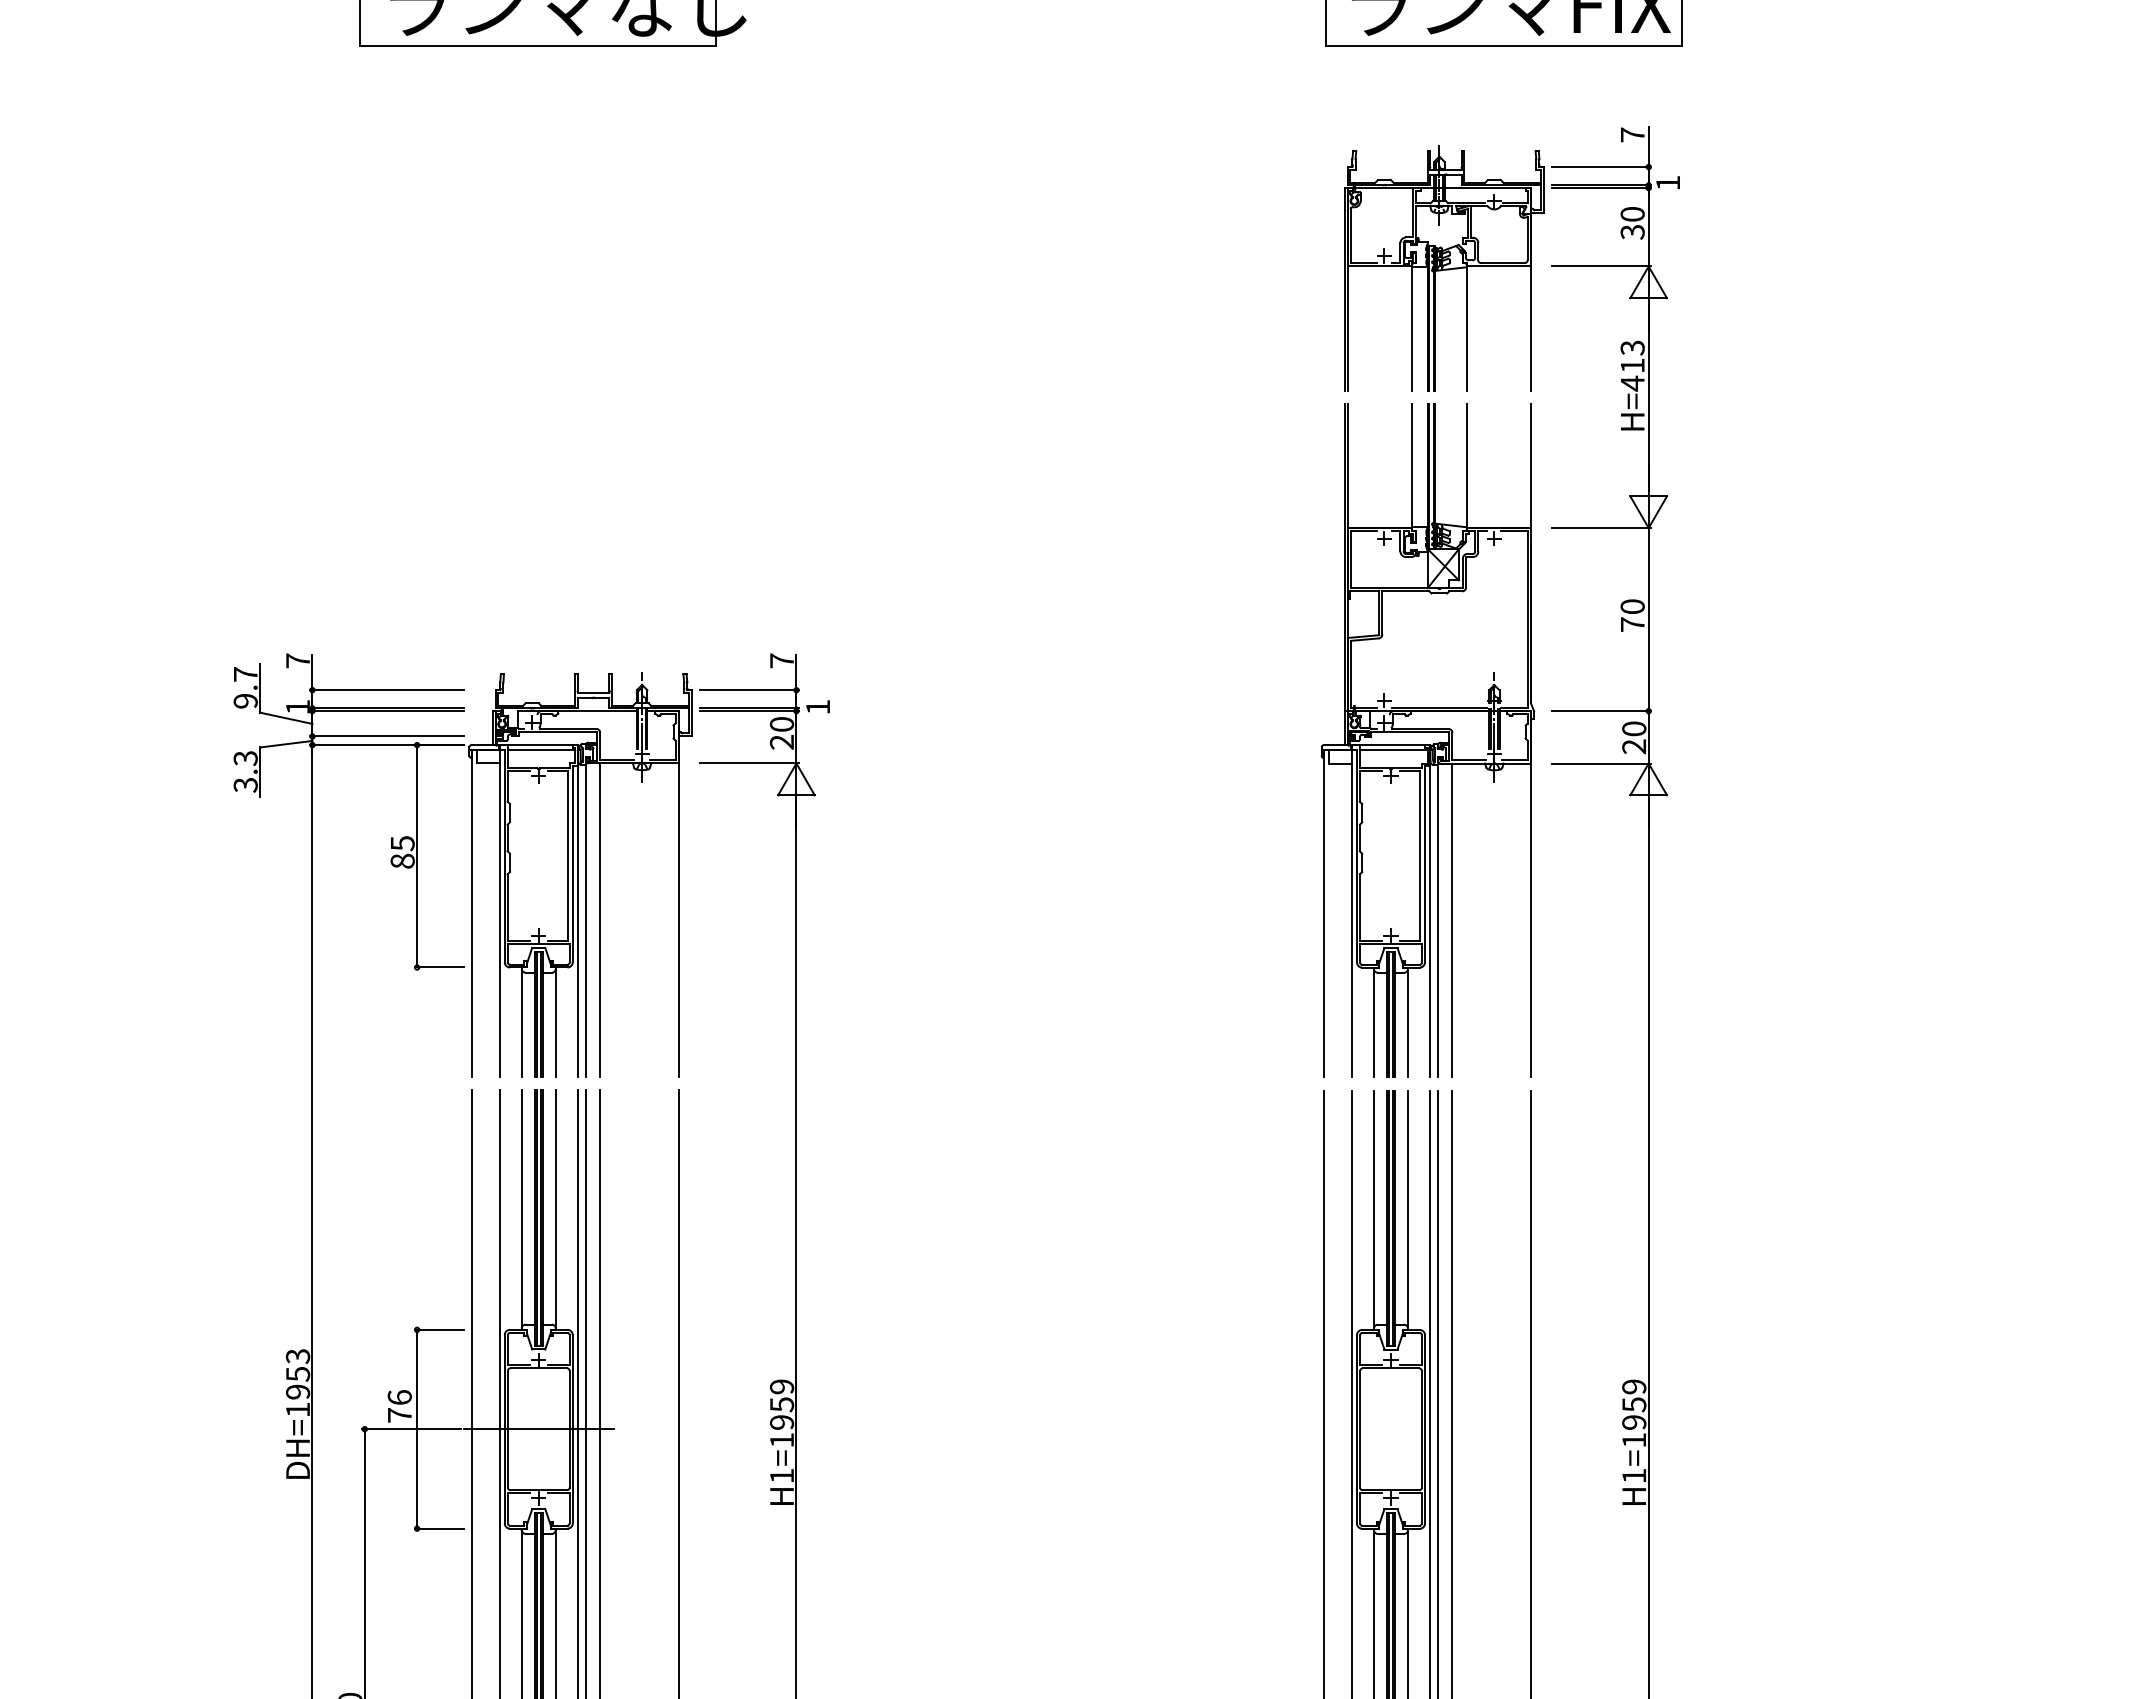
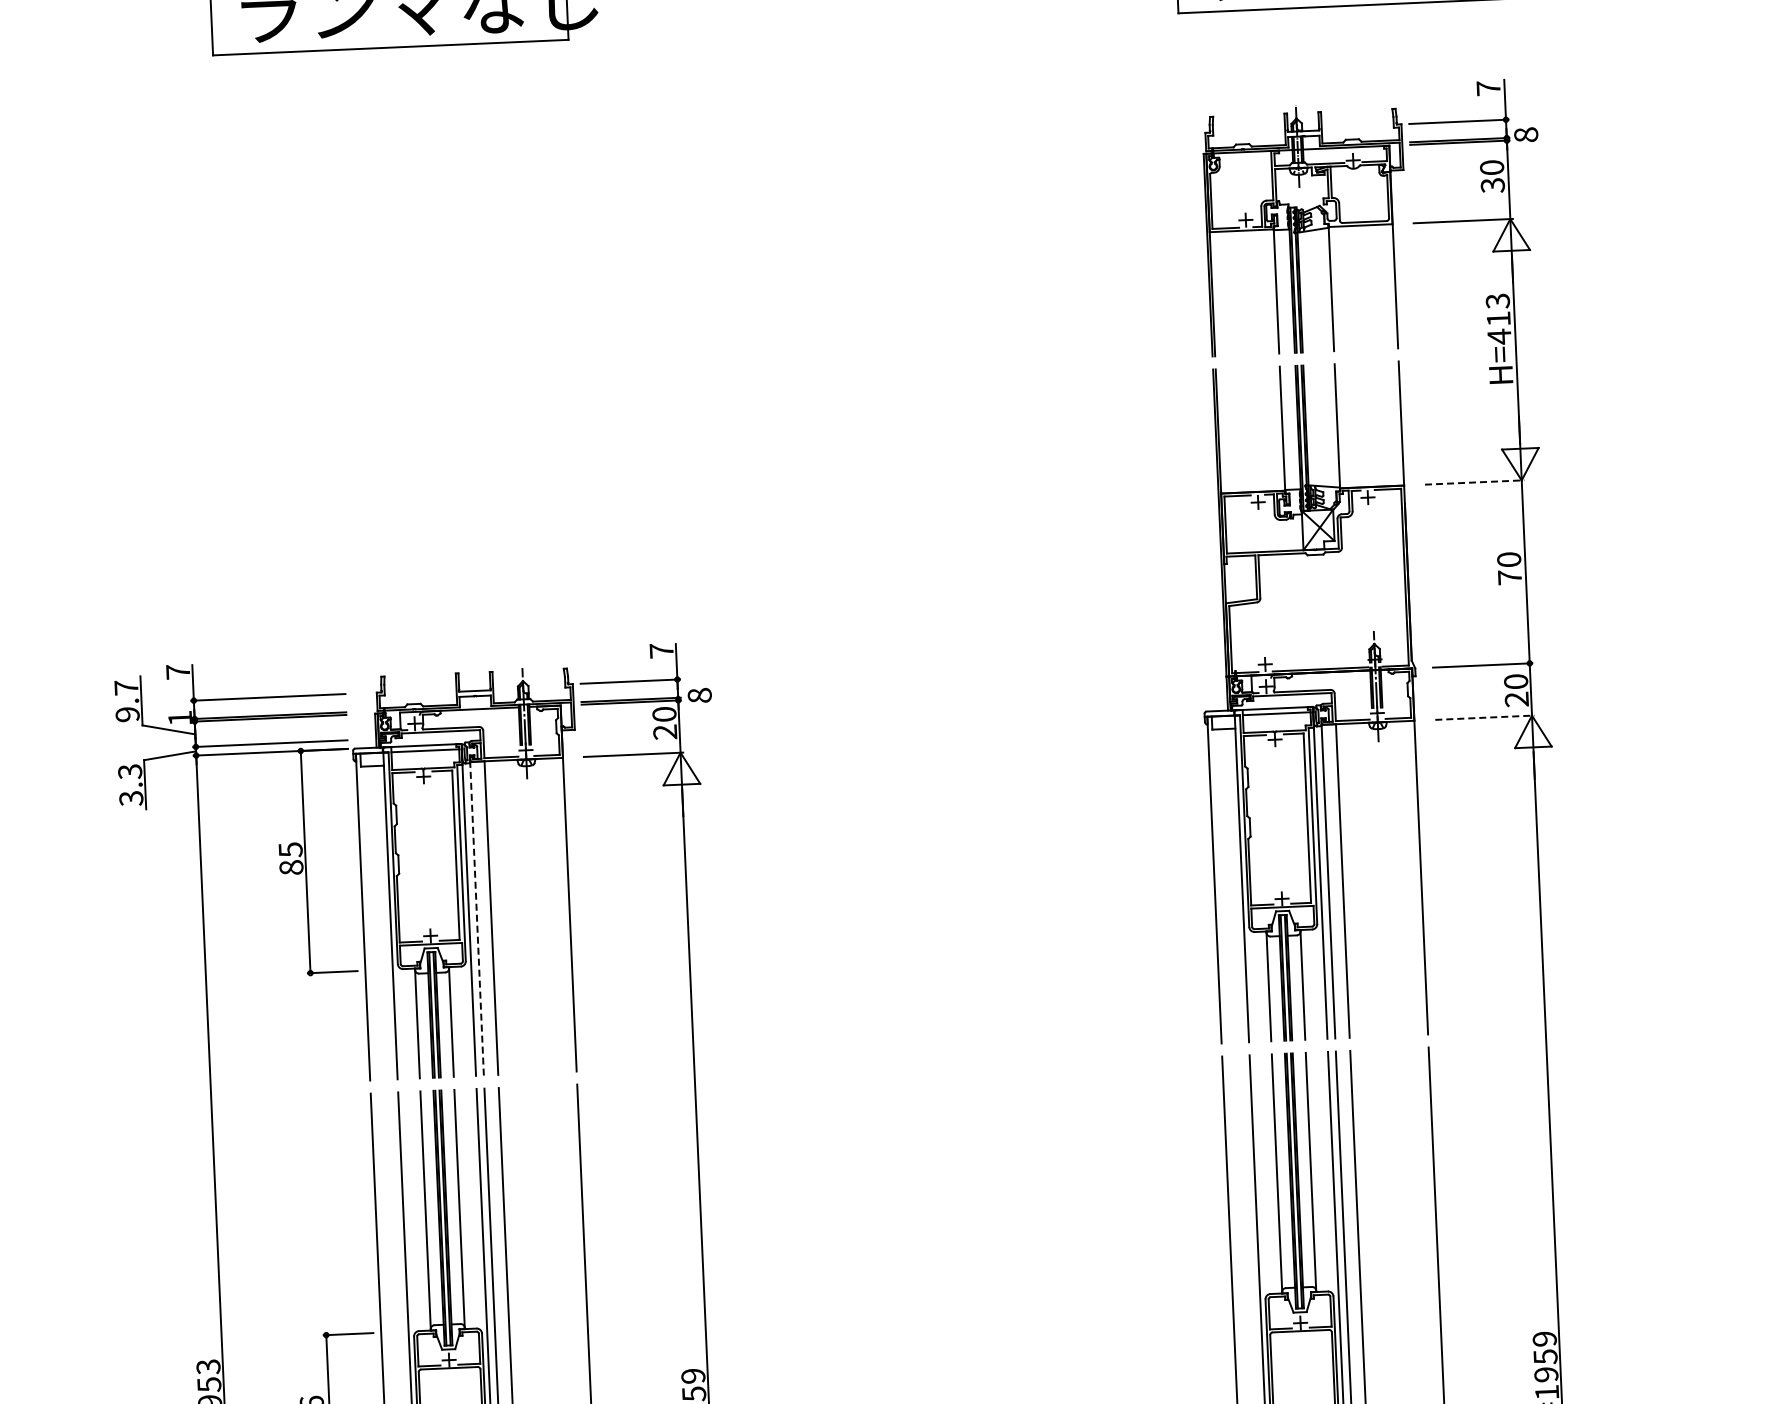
text: (1668, 182) -> (1526, 134), 1 -> 8
line: (1601, 528) -> (1474, 482), solid -> dashed
text: (818, 706) -> (700, 694), 1 -> 8
line: (1601, 763) -> (1484, 717), solid -> dashed
line: (585, 920) -> (476, 918), solid -> dashed

